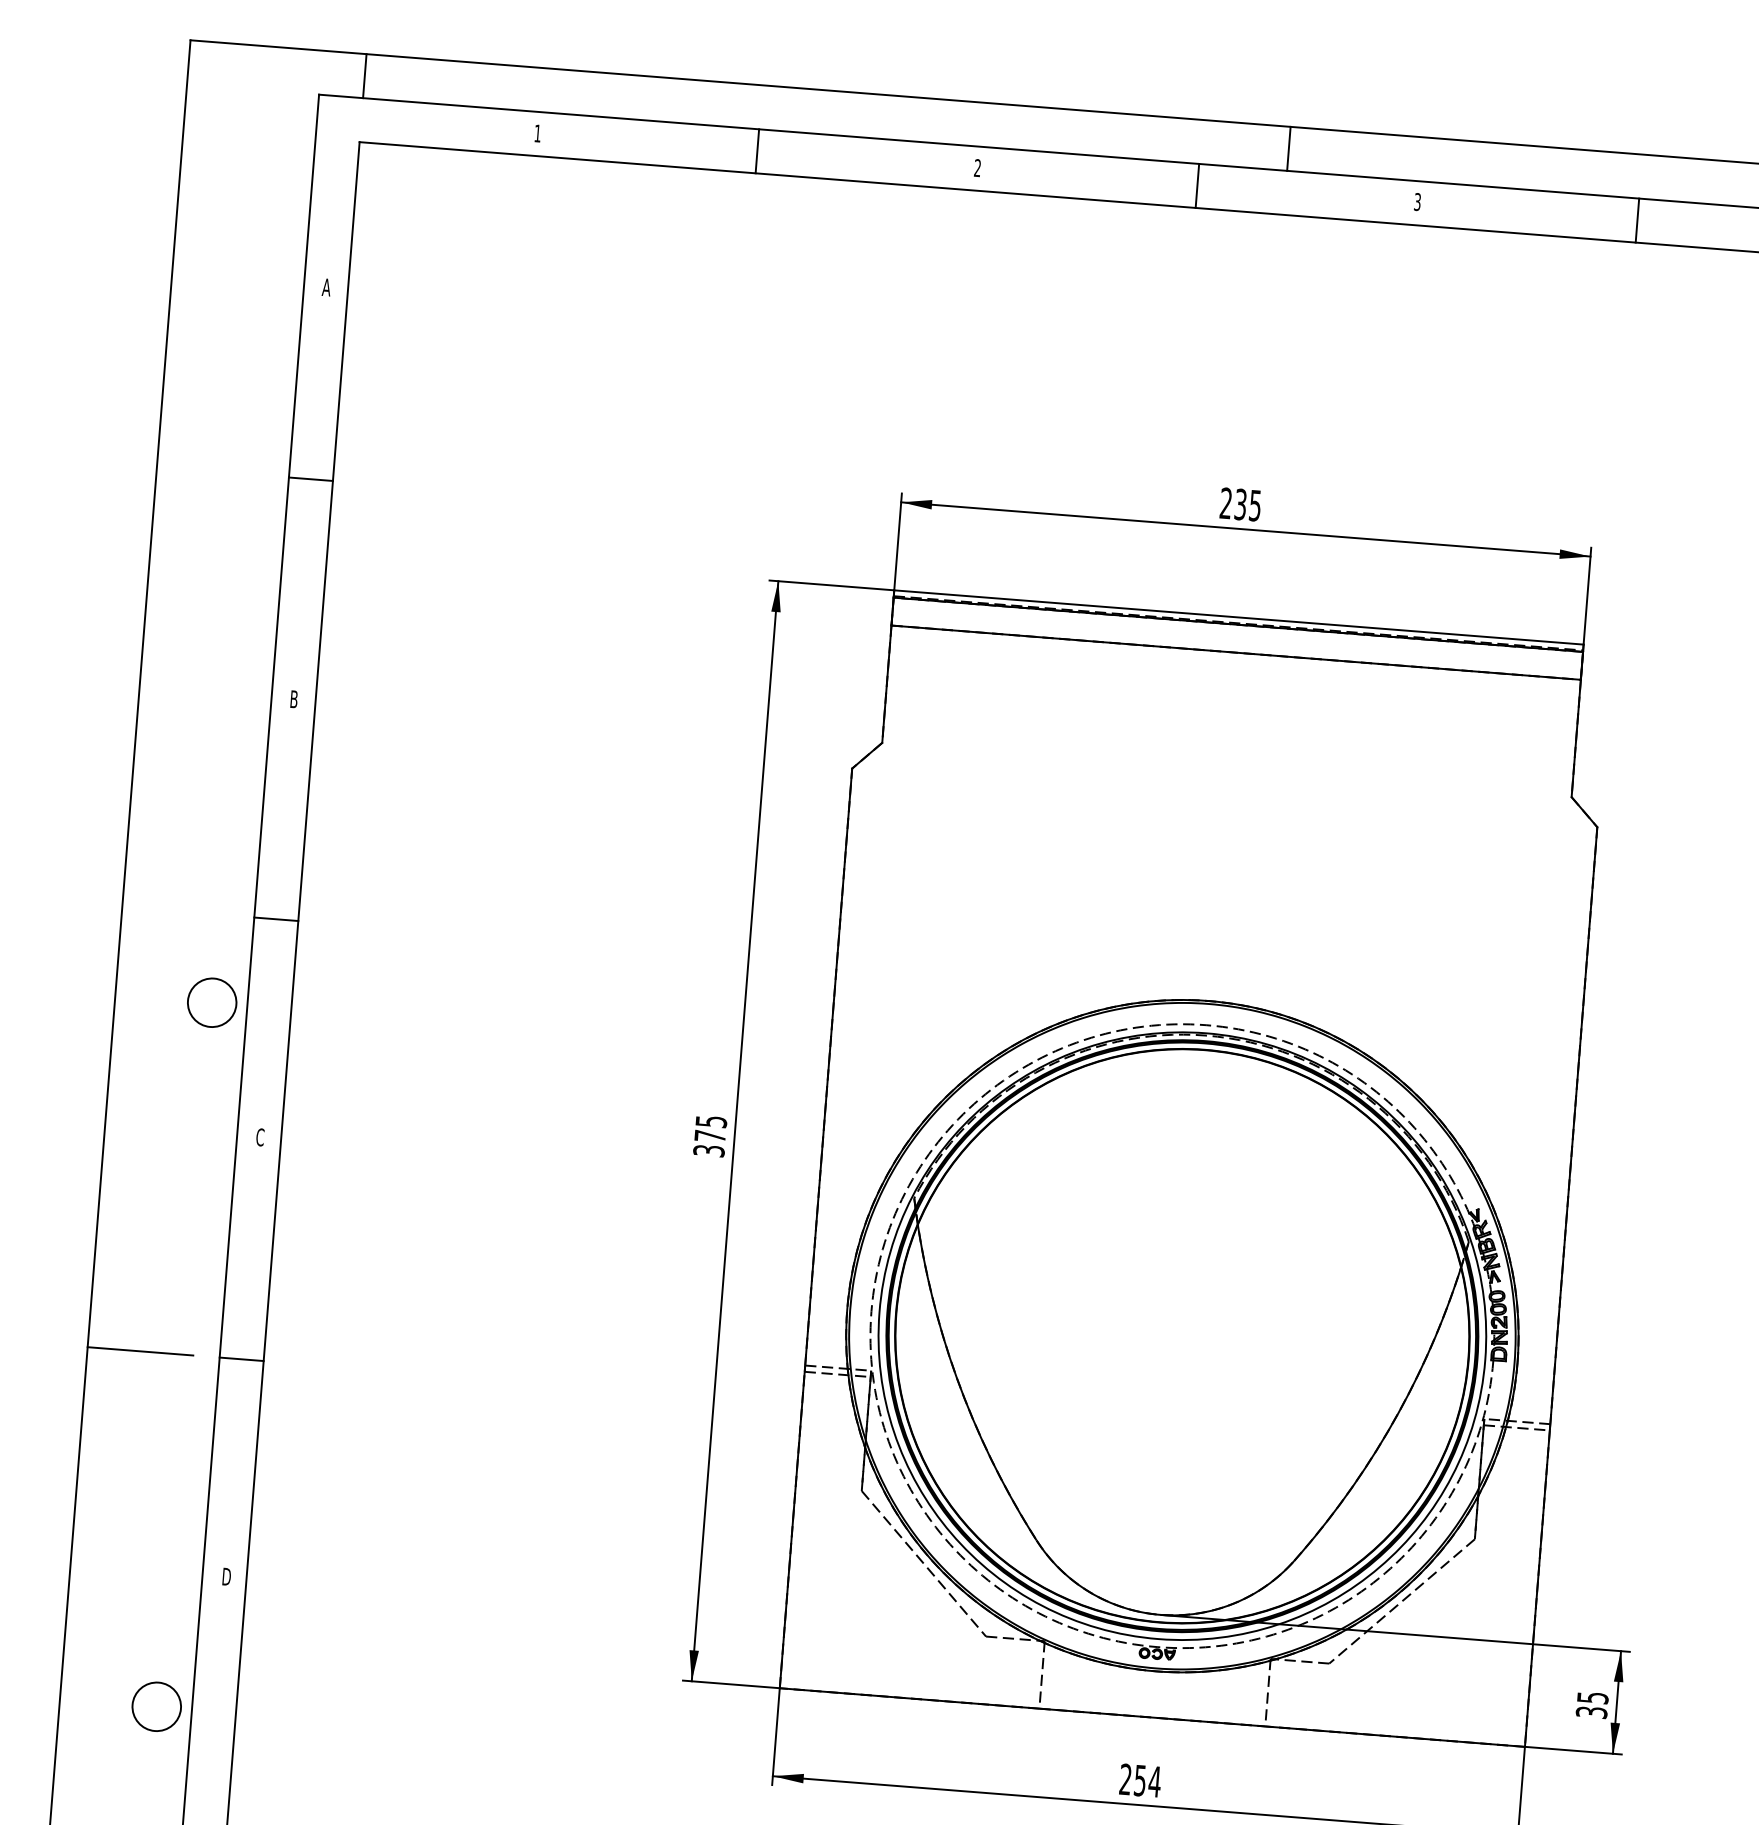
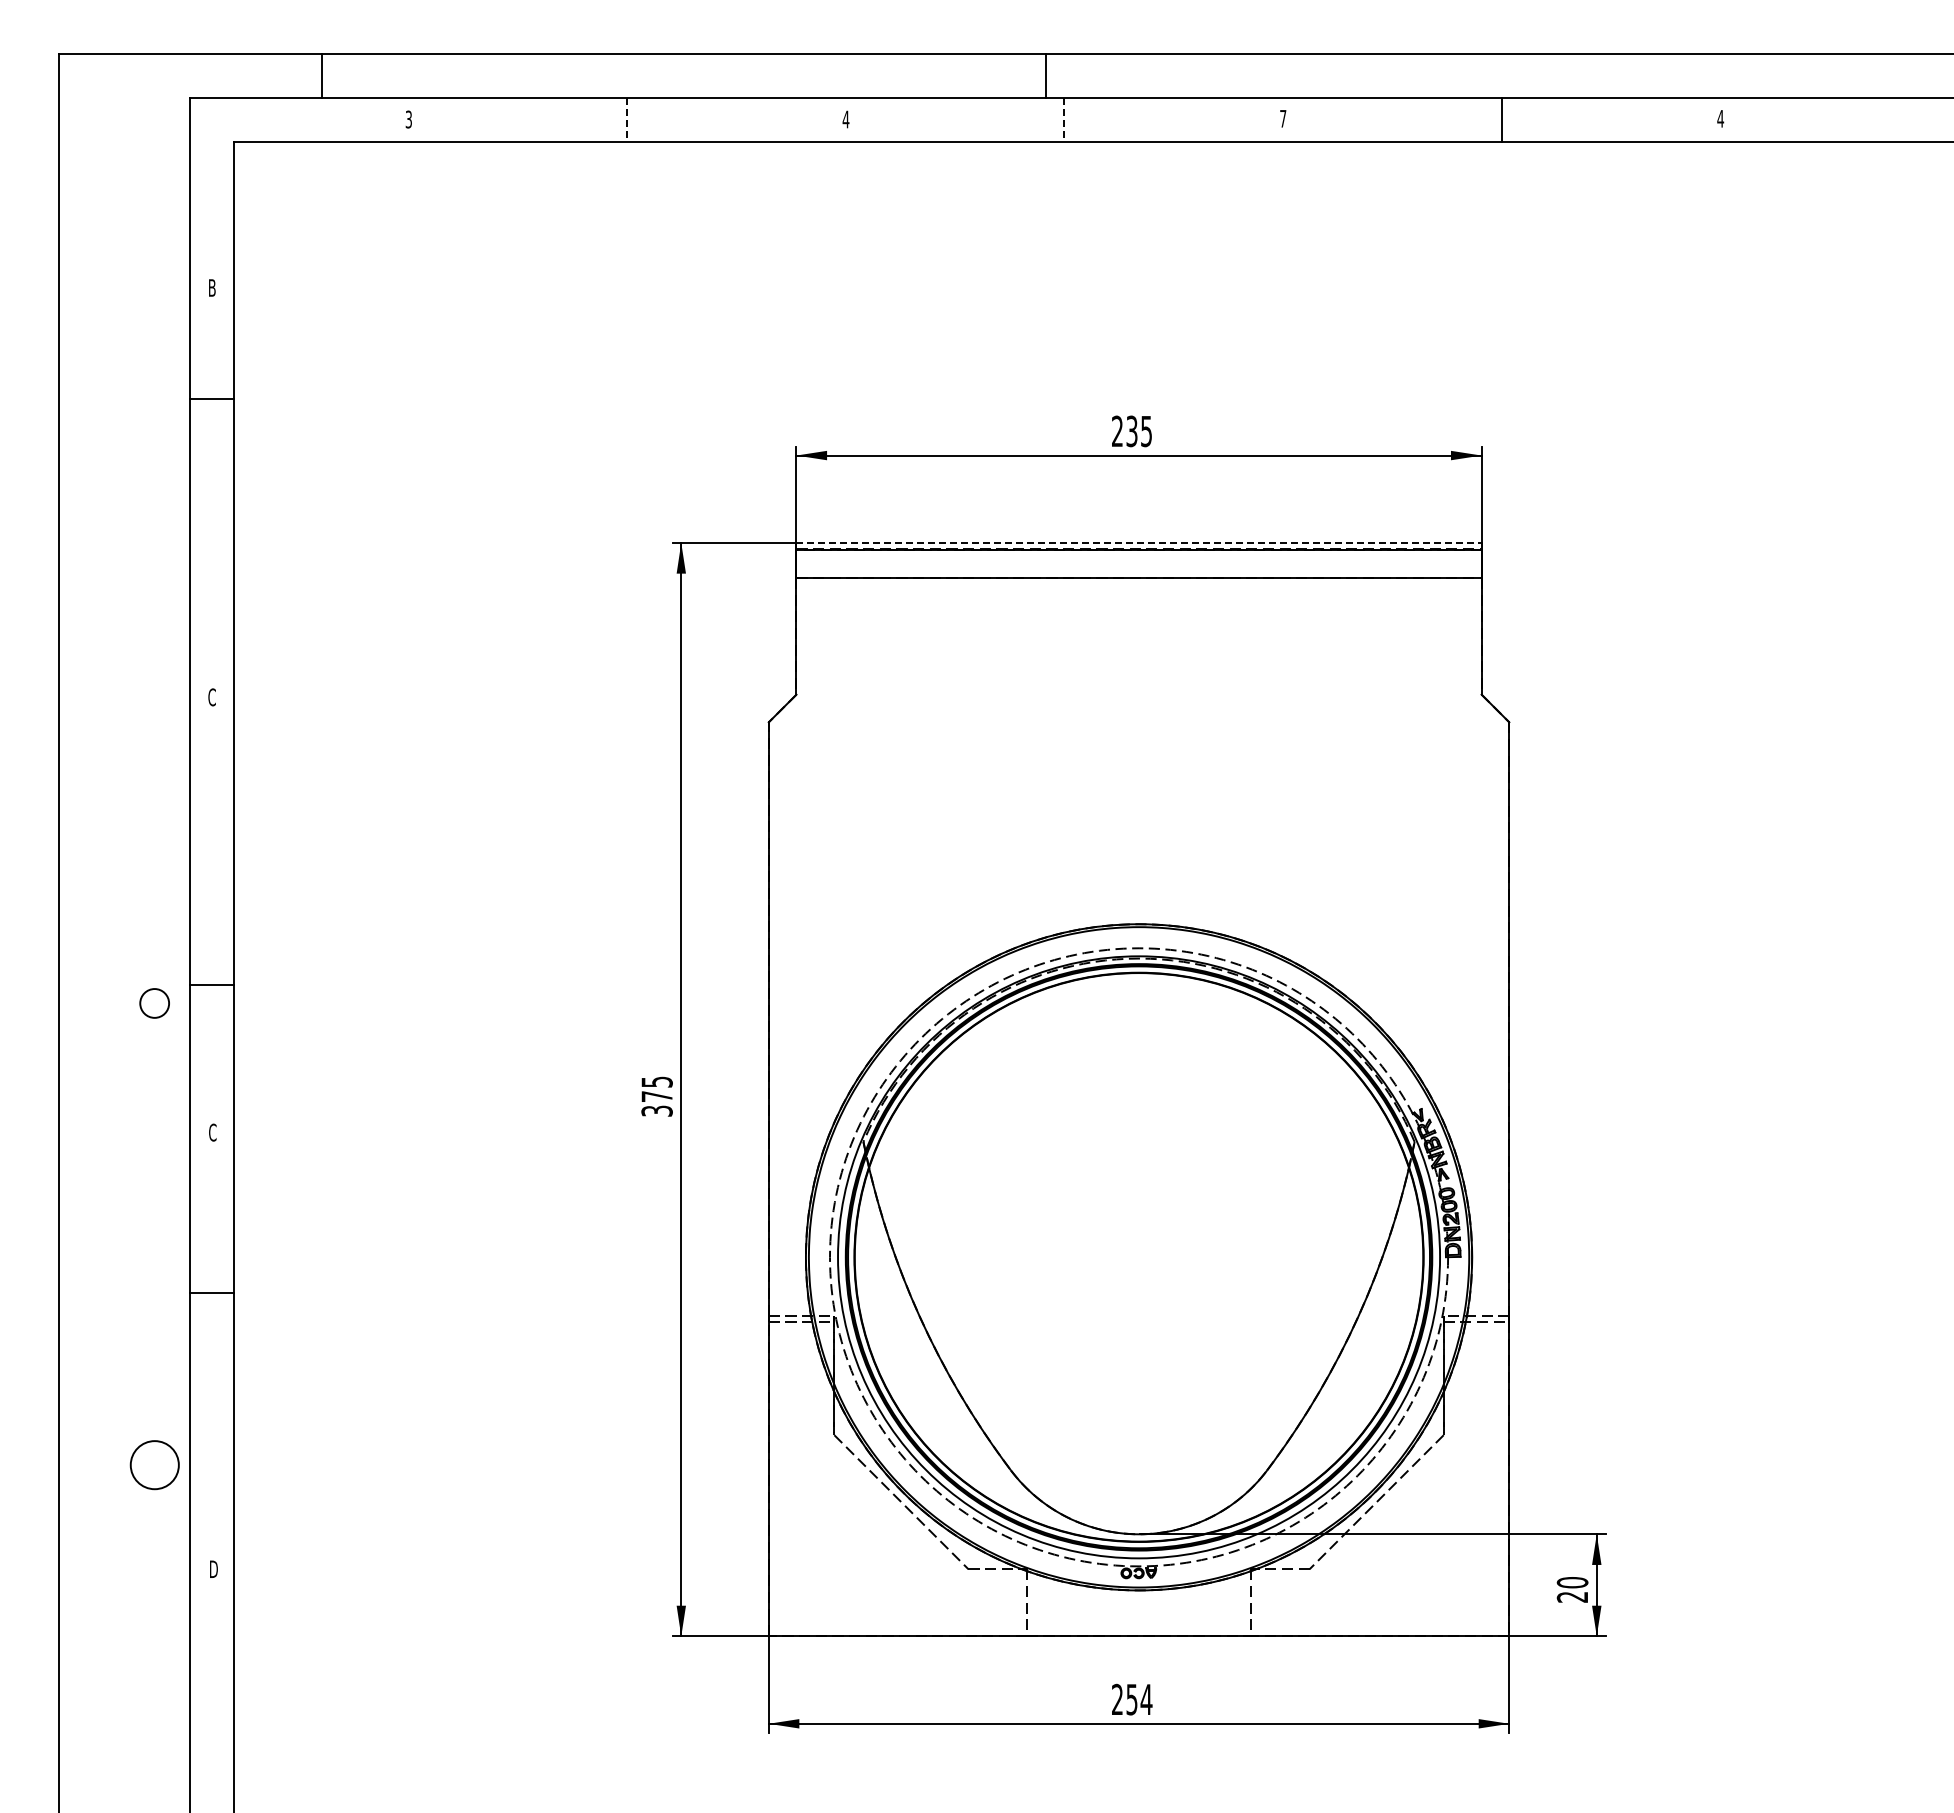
line: (364, 76) -> (321, 76), moved
text: (537, 133) -> (408, 119), 1 -> 3
line: (1288, 149) -> (1045, 76), moved
line: (757, 151) -> (627, 120), solid -> dashed
text: (977, 168) -> (845, 119), 2 -> 4
line: (1197, 186) -> (1064, 120), solid -> dashed
text: (1417, 201) -> (1283, 118), 3 -> 7
text: (326, 286) -> (212, 287), A -> B
line: (310, 479) -> (211, 398), moved
line: (1239, 617) -> (1139, 543), solid -> dashed
text: (293, 699) -> (211, 697), B -> C
line: (276, 918) -> (211, 984), moved
circle: (211, 1002) -> (154, 1003), size x0.6
line: (139, 1351) -> (110, 1353), removed
line: (241, 1359) -> (211, 1293), moved
text: (1592, 1704) -> (1572, 1589), 35 -> 20
circle: (156, 1707) -> (154, 1465), moved

